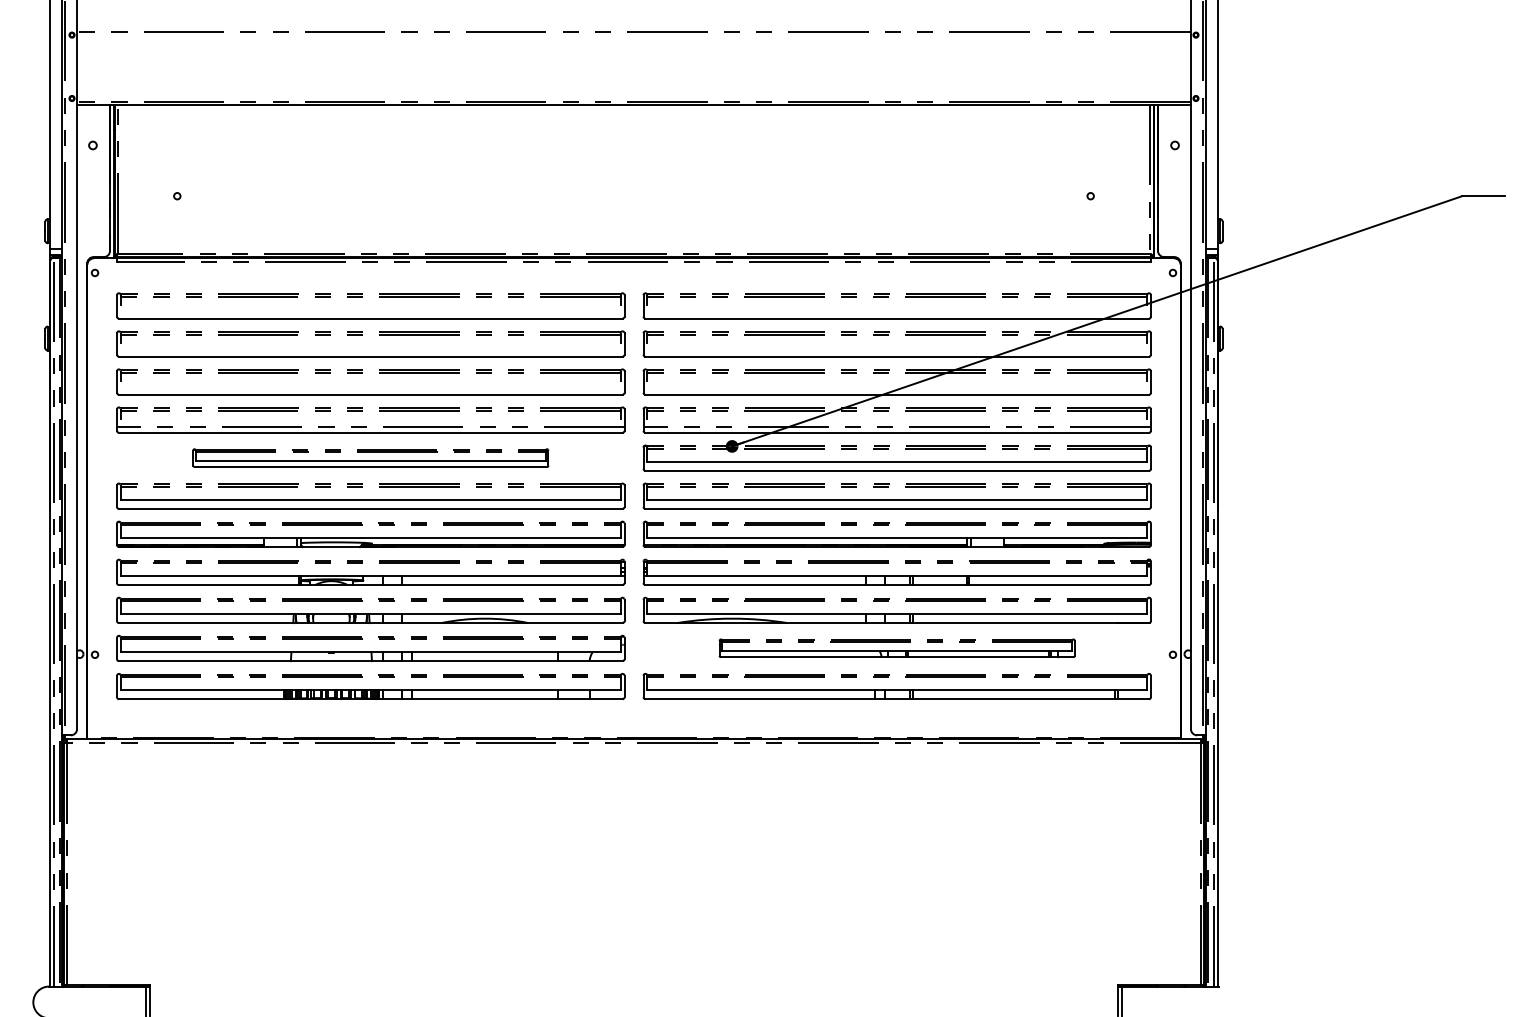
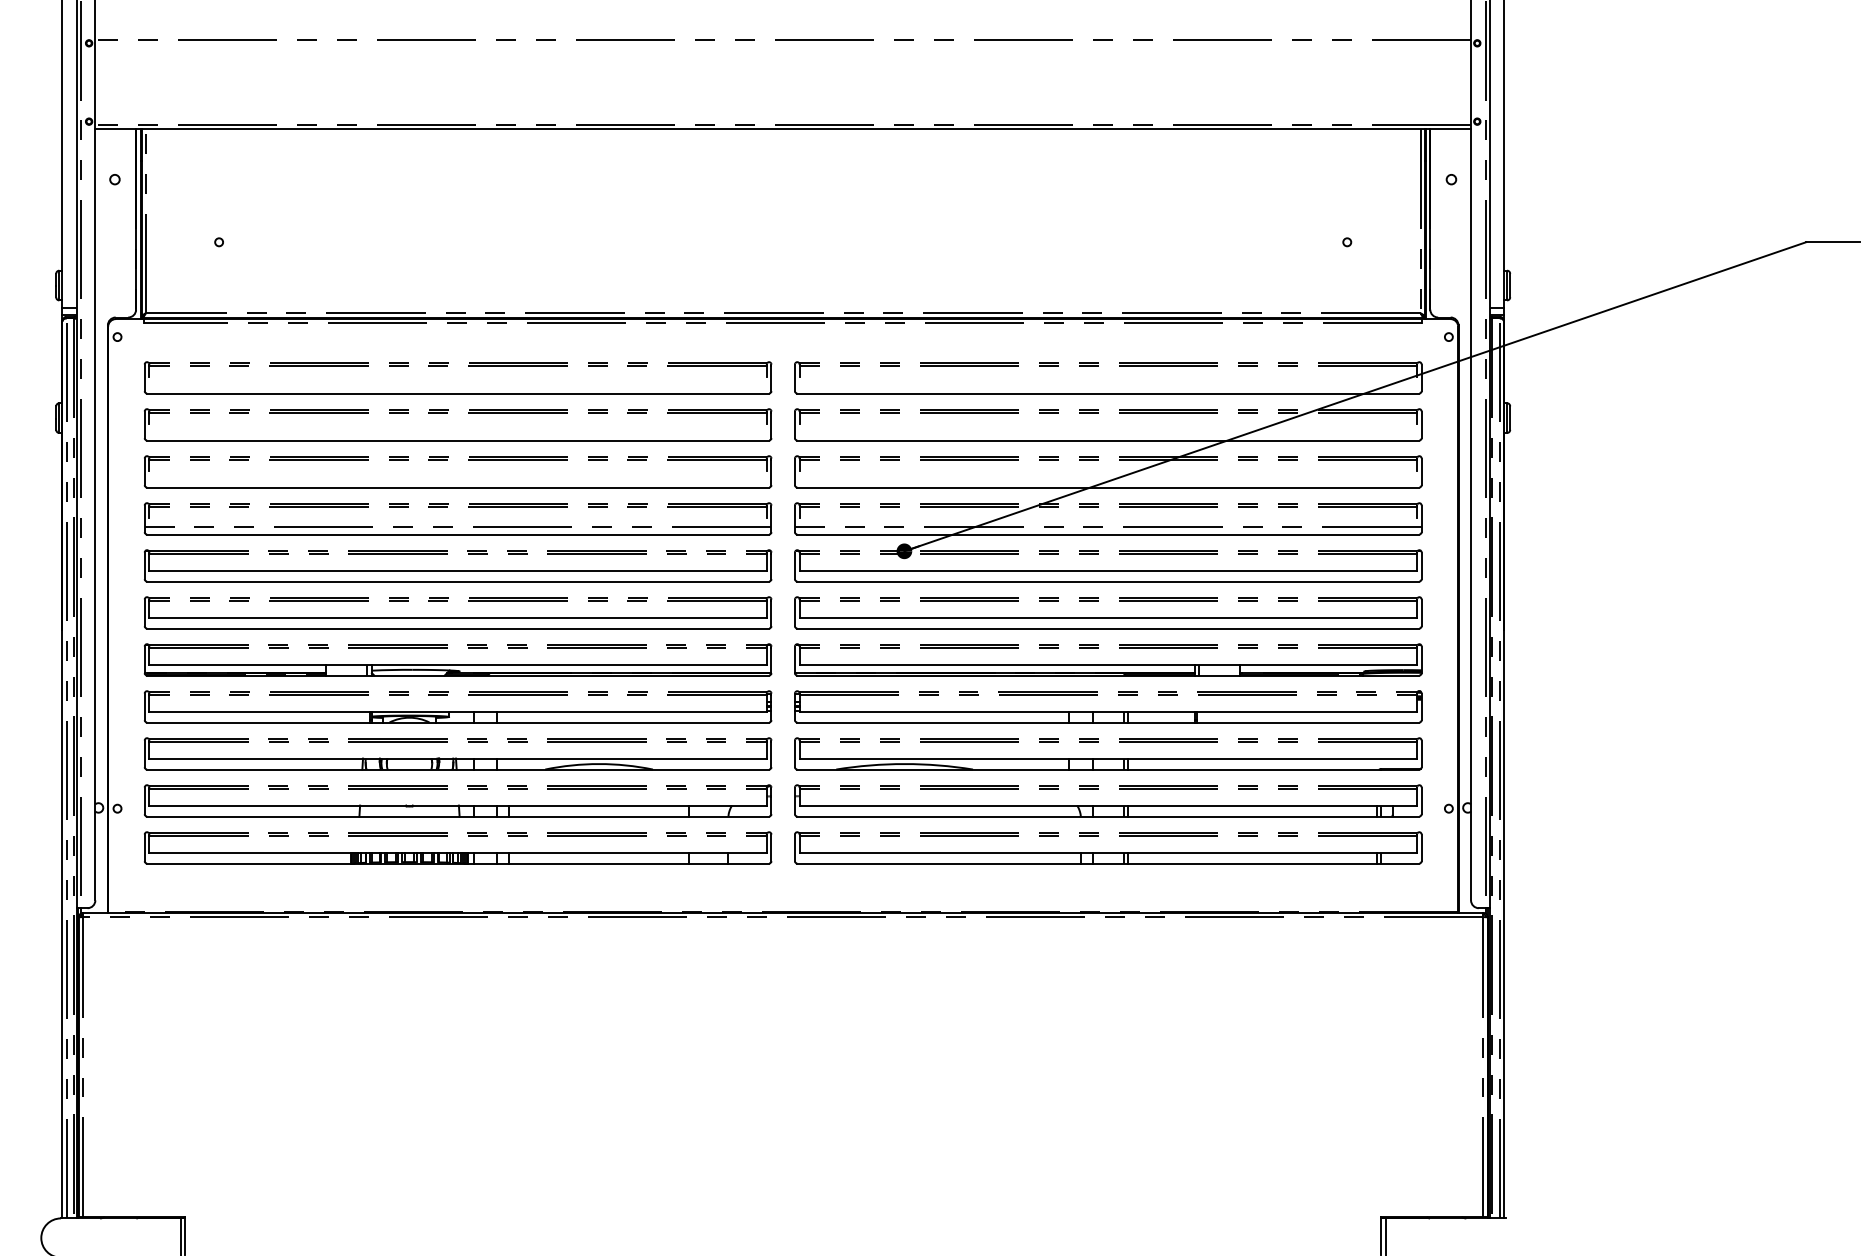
part: (370, 457) -> (457, 565), size x1.43
part: (896, 647) -> (1107, 799), size x1.43

